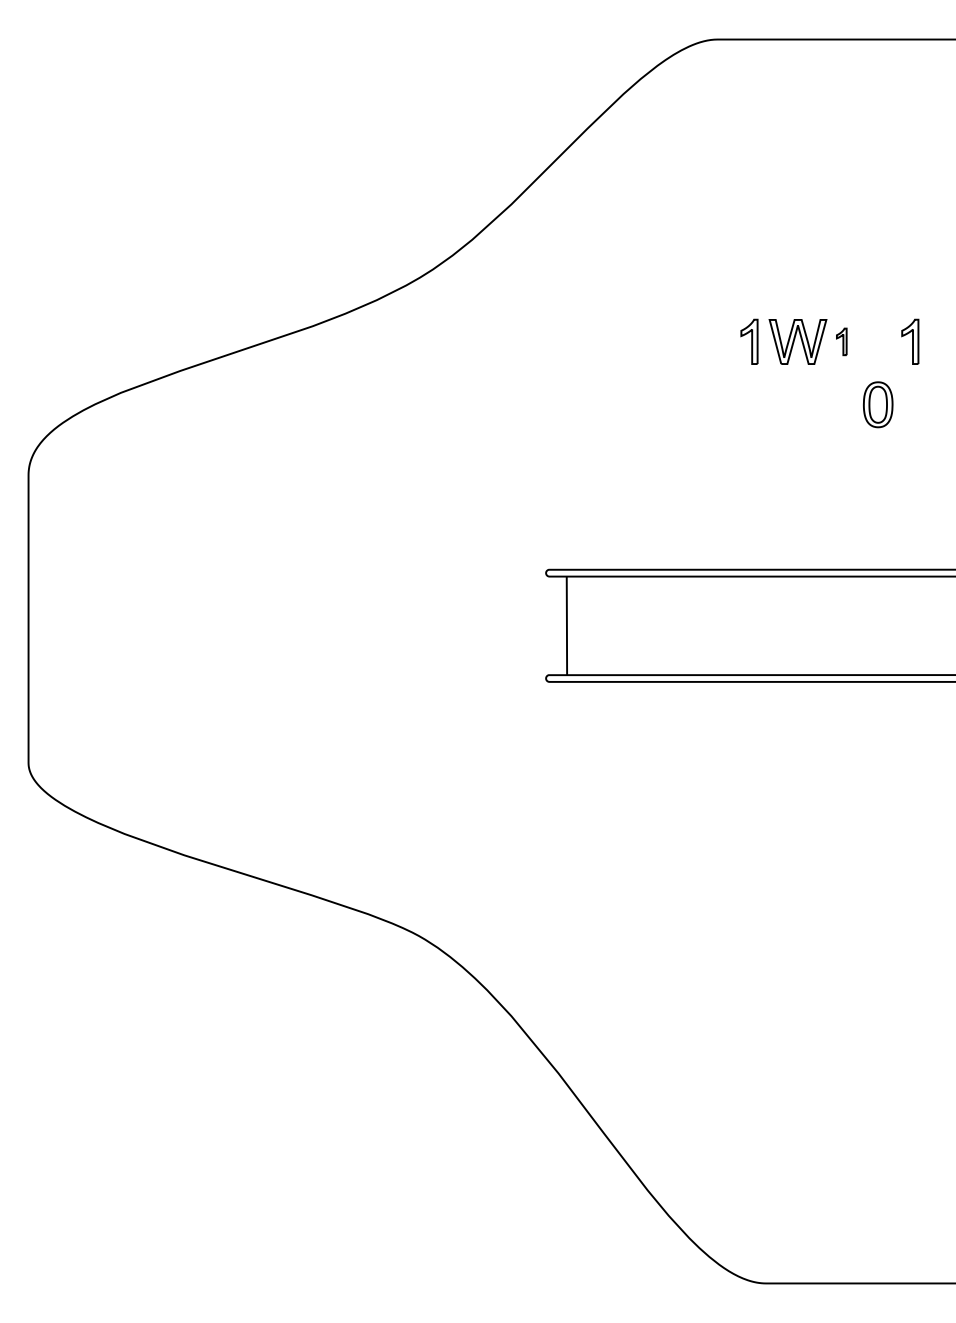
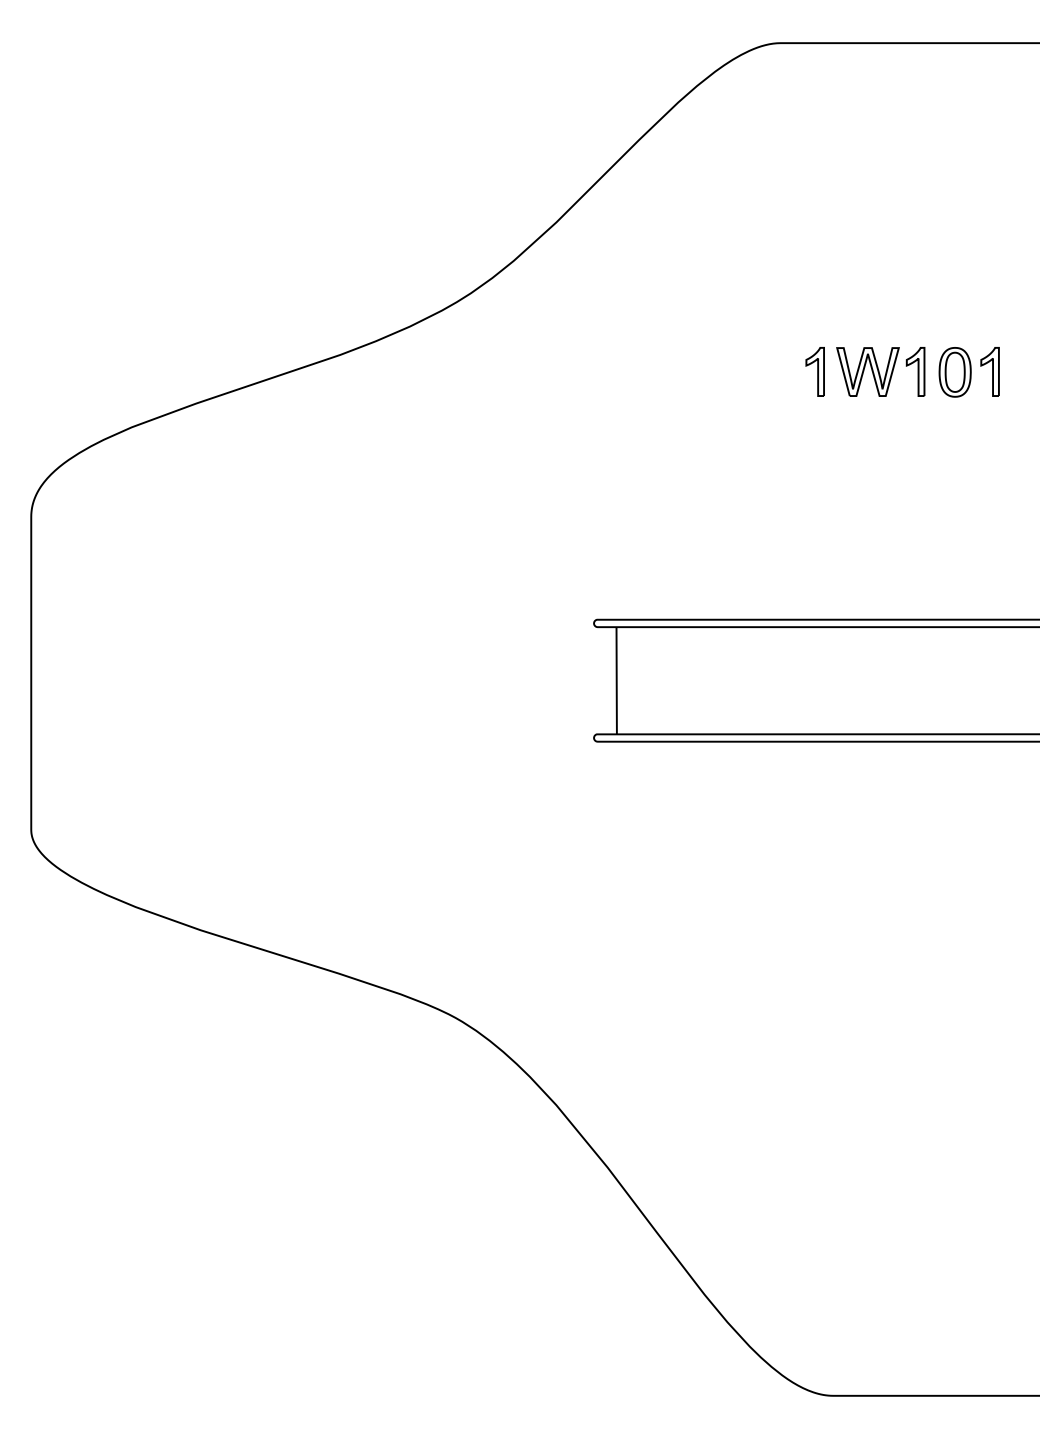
part: (841, 341) -> (915, 371), size x1.67
part: (877, 404) -> (954, 372), moved

